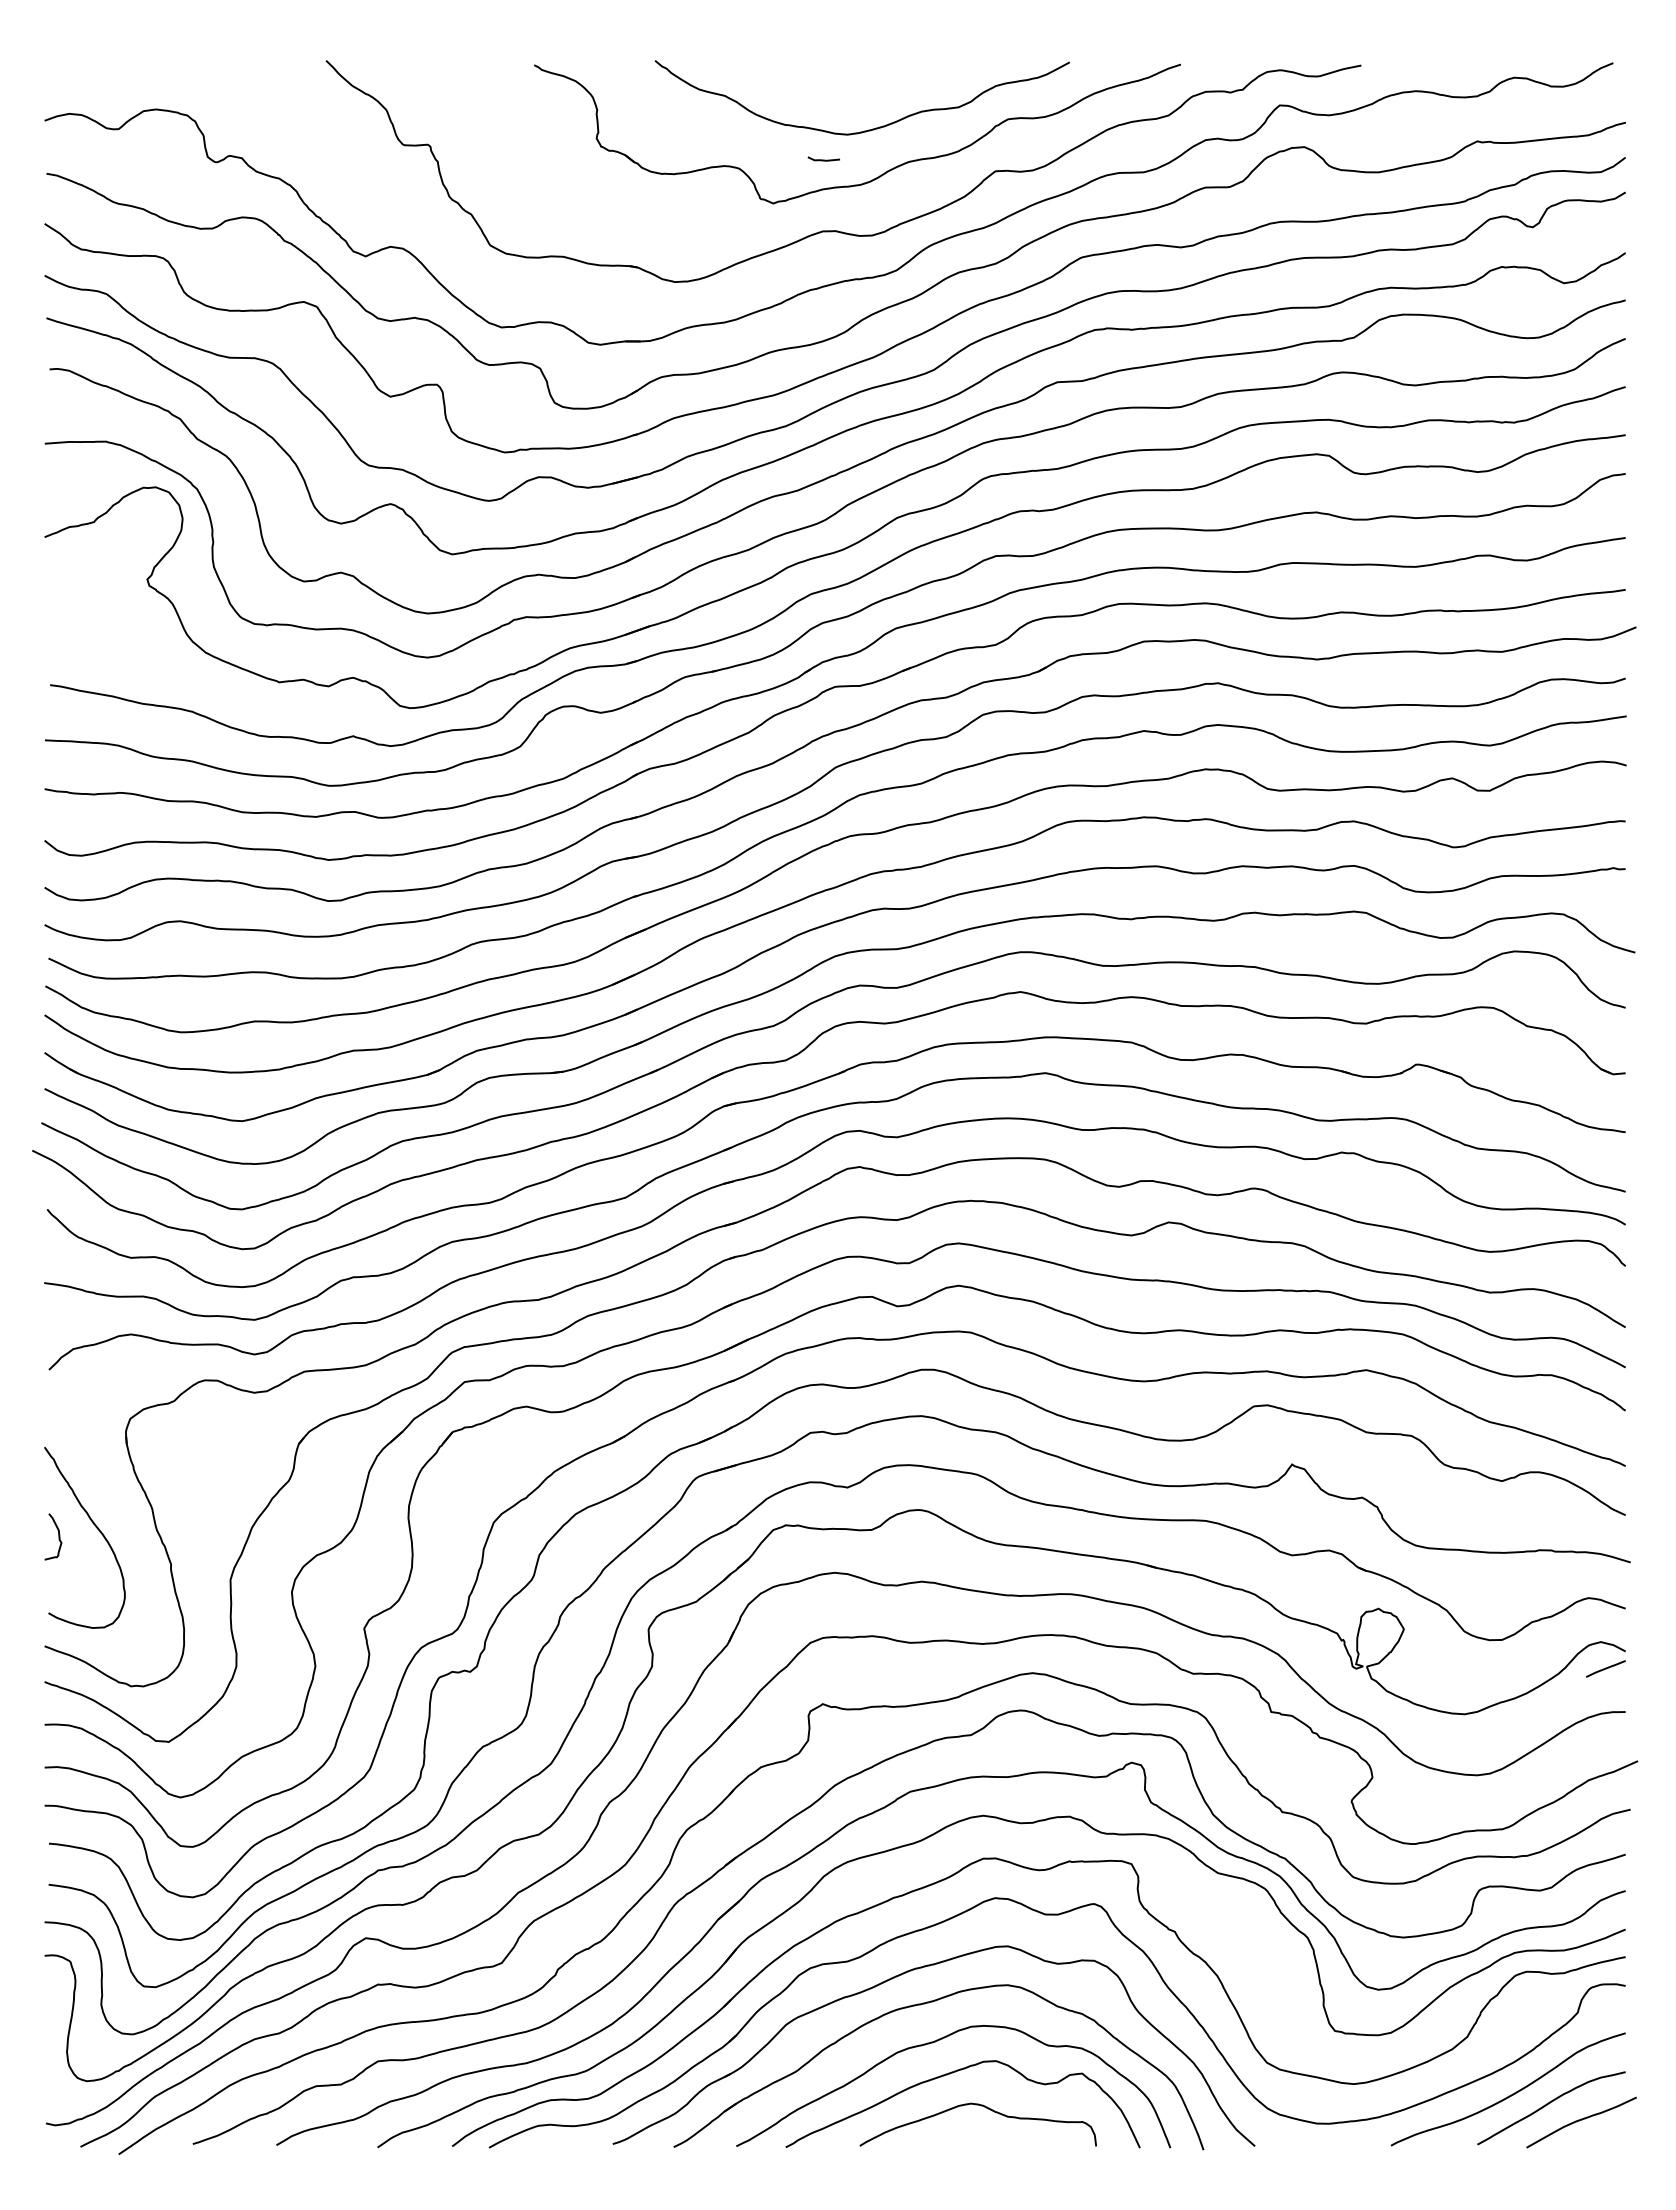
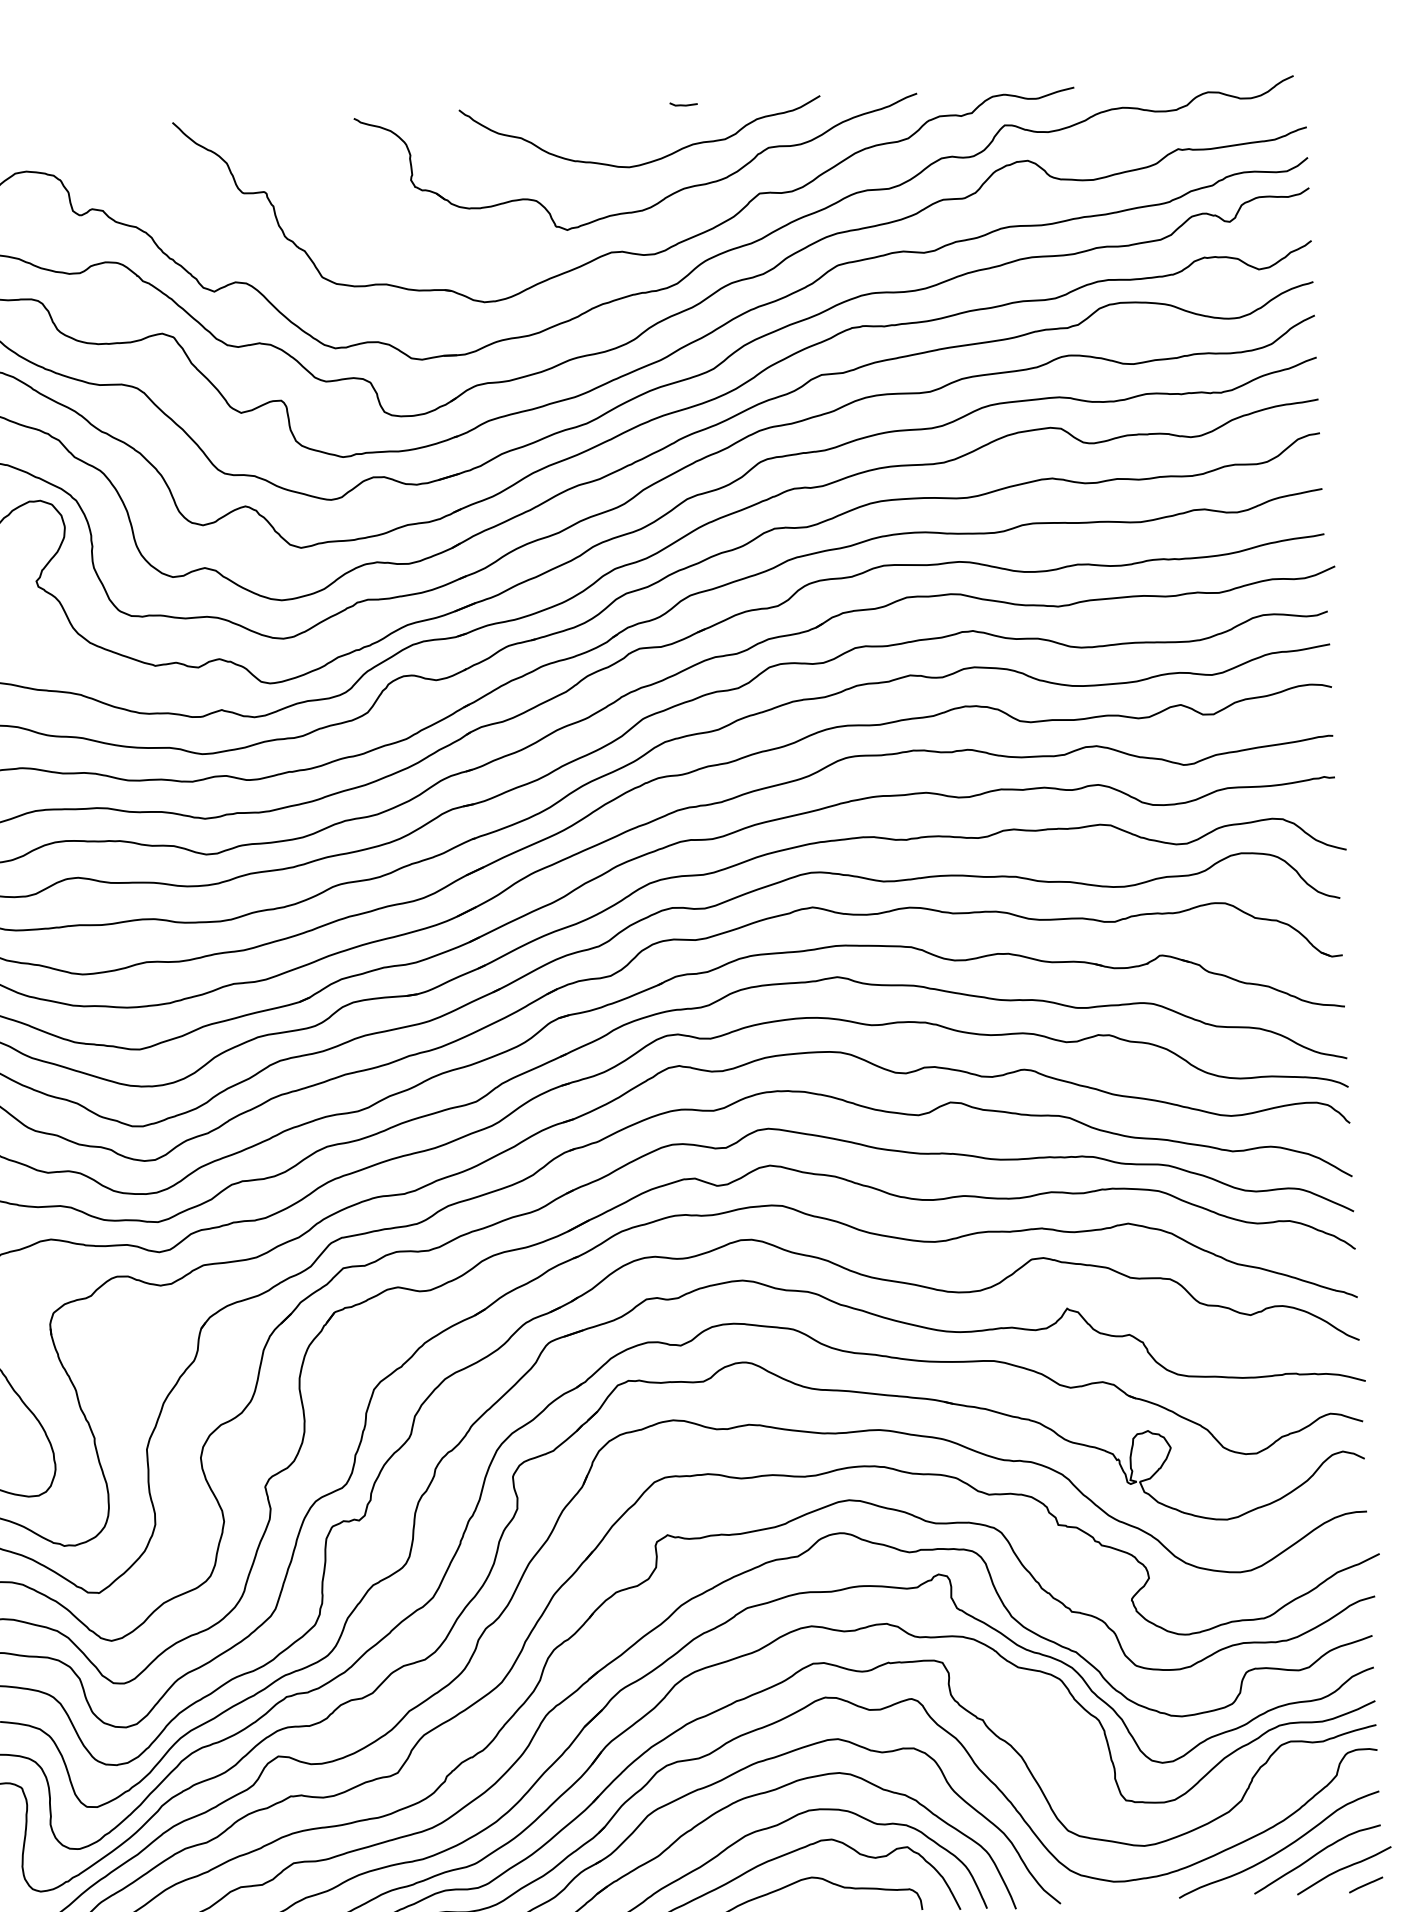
line: (823, 159) -> (683, 104), moved
line: (1605, 1668) -> (1365, 1884), moved

